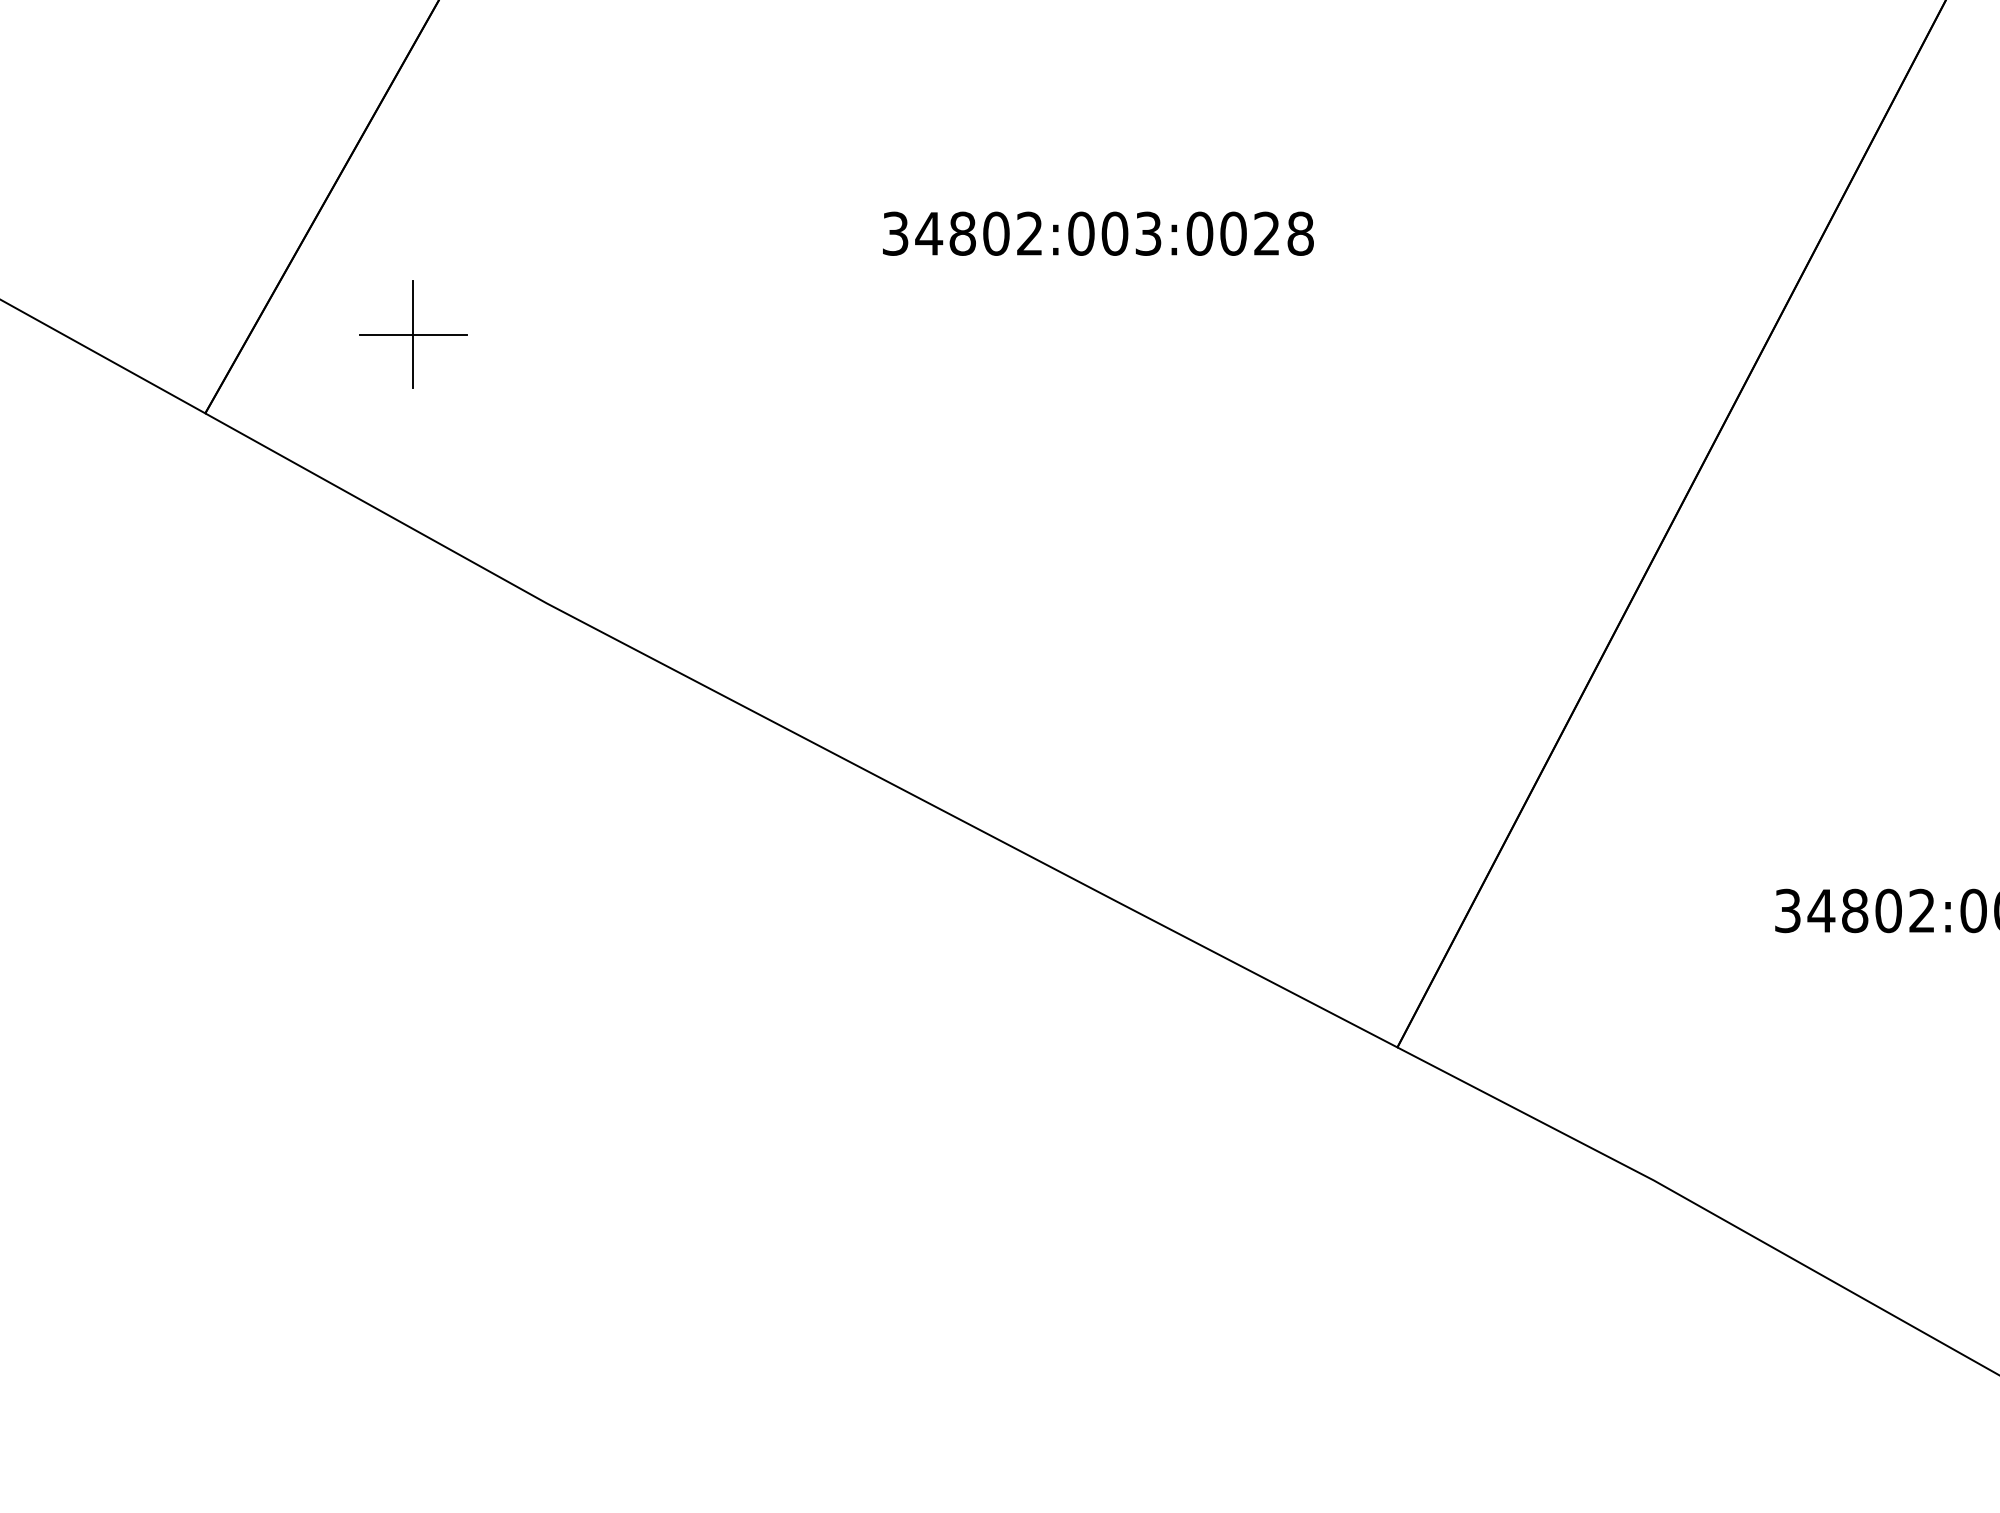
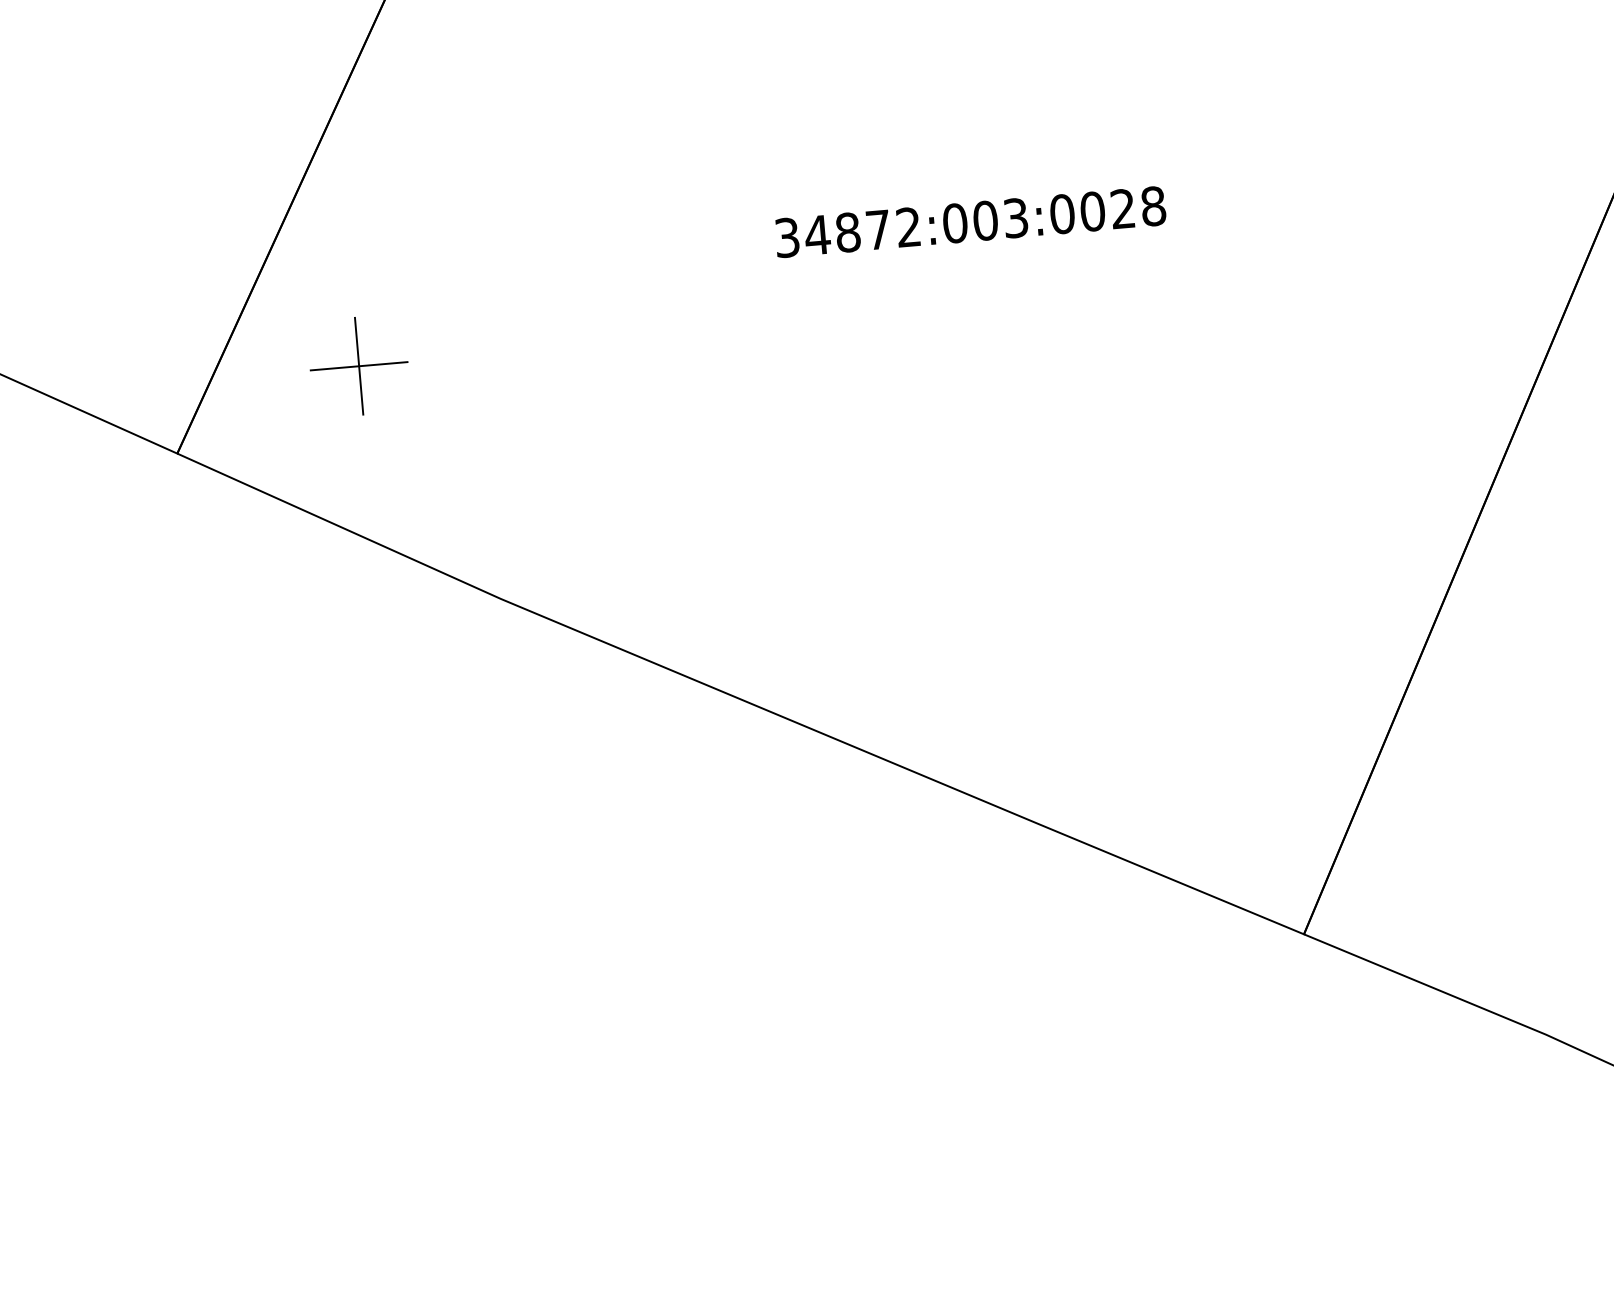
text: (996, 233) -> (878, 229), 34802:003:0028 -> 34872:003:0028

